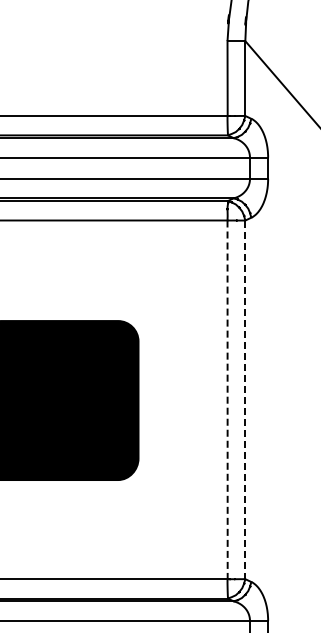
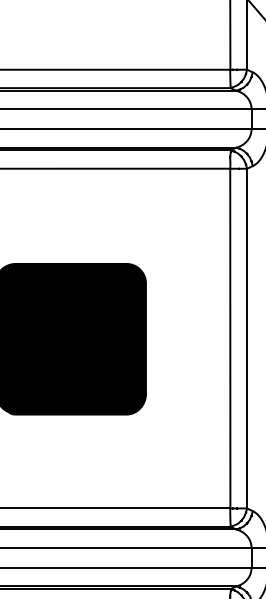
line: (227, 400) -> (230, 339), dashed -> solid
line: (245, 400) -> (247, 339), dashed -> solid

